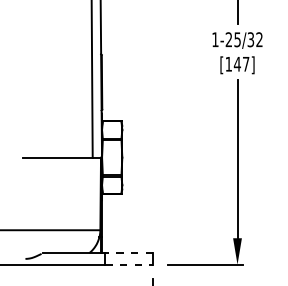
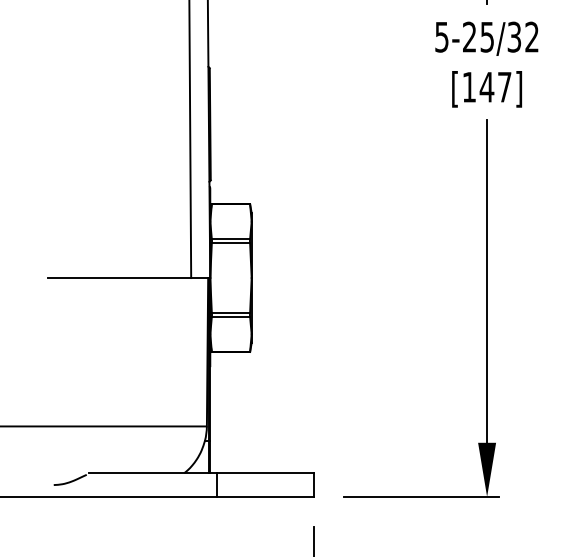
text: (215, 39) -> (442, 36), 1-25/32 -> 5-25/32
line: (129, 253) -> (266, 473), dashed -> solid
line: (129, 264) -> (266, 496), dashed -> solid

